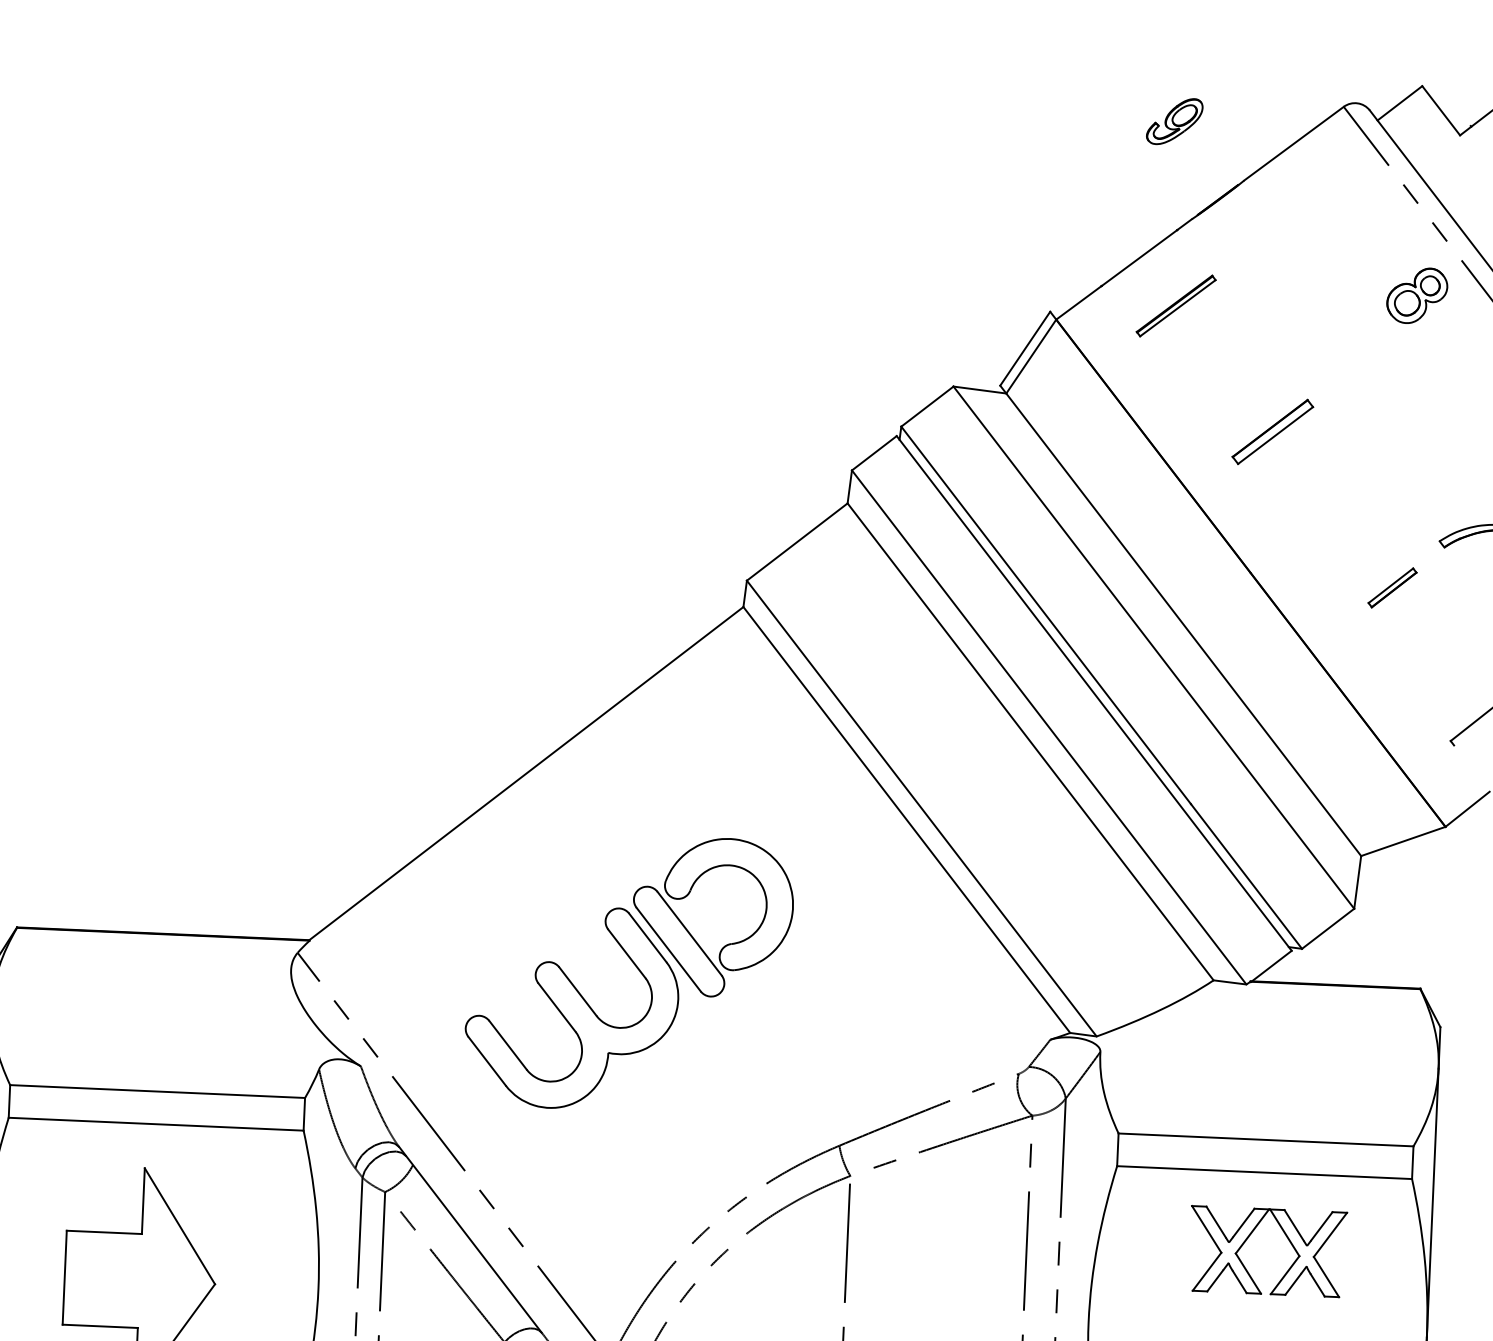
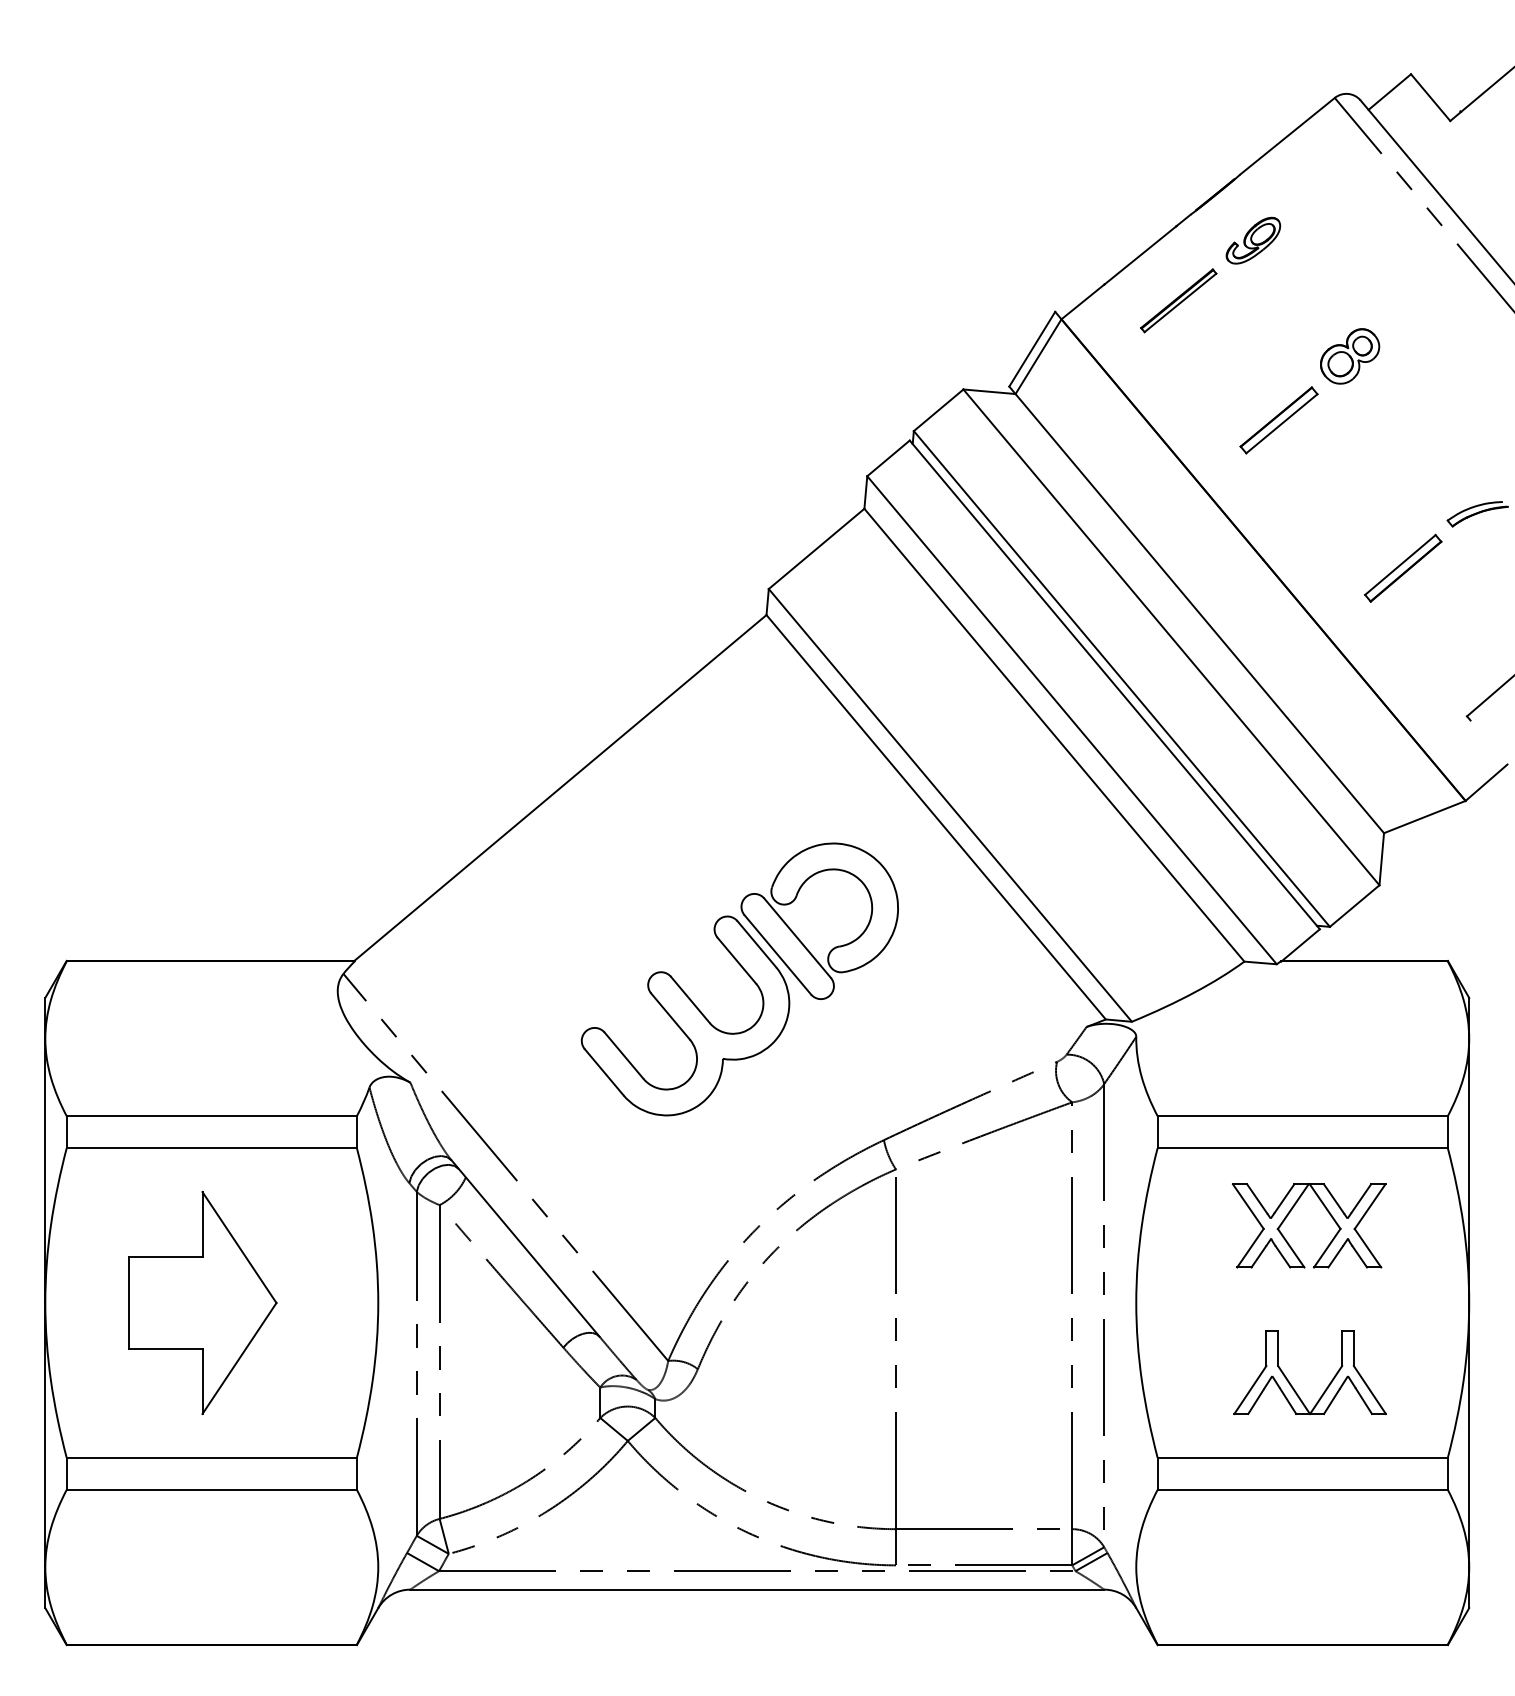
part: (1174, 121) -> (1253, 240), moved
part: (1417, 295) -> (1350, 356), moved
part: (1392, 587) -> (1403, 568), size x1.67
part: (635, 966) -> (745, 972), moved

